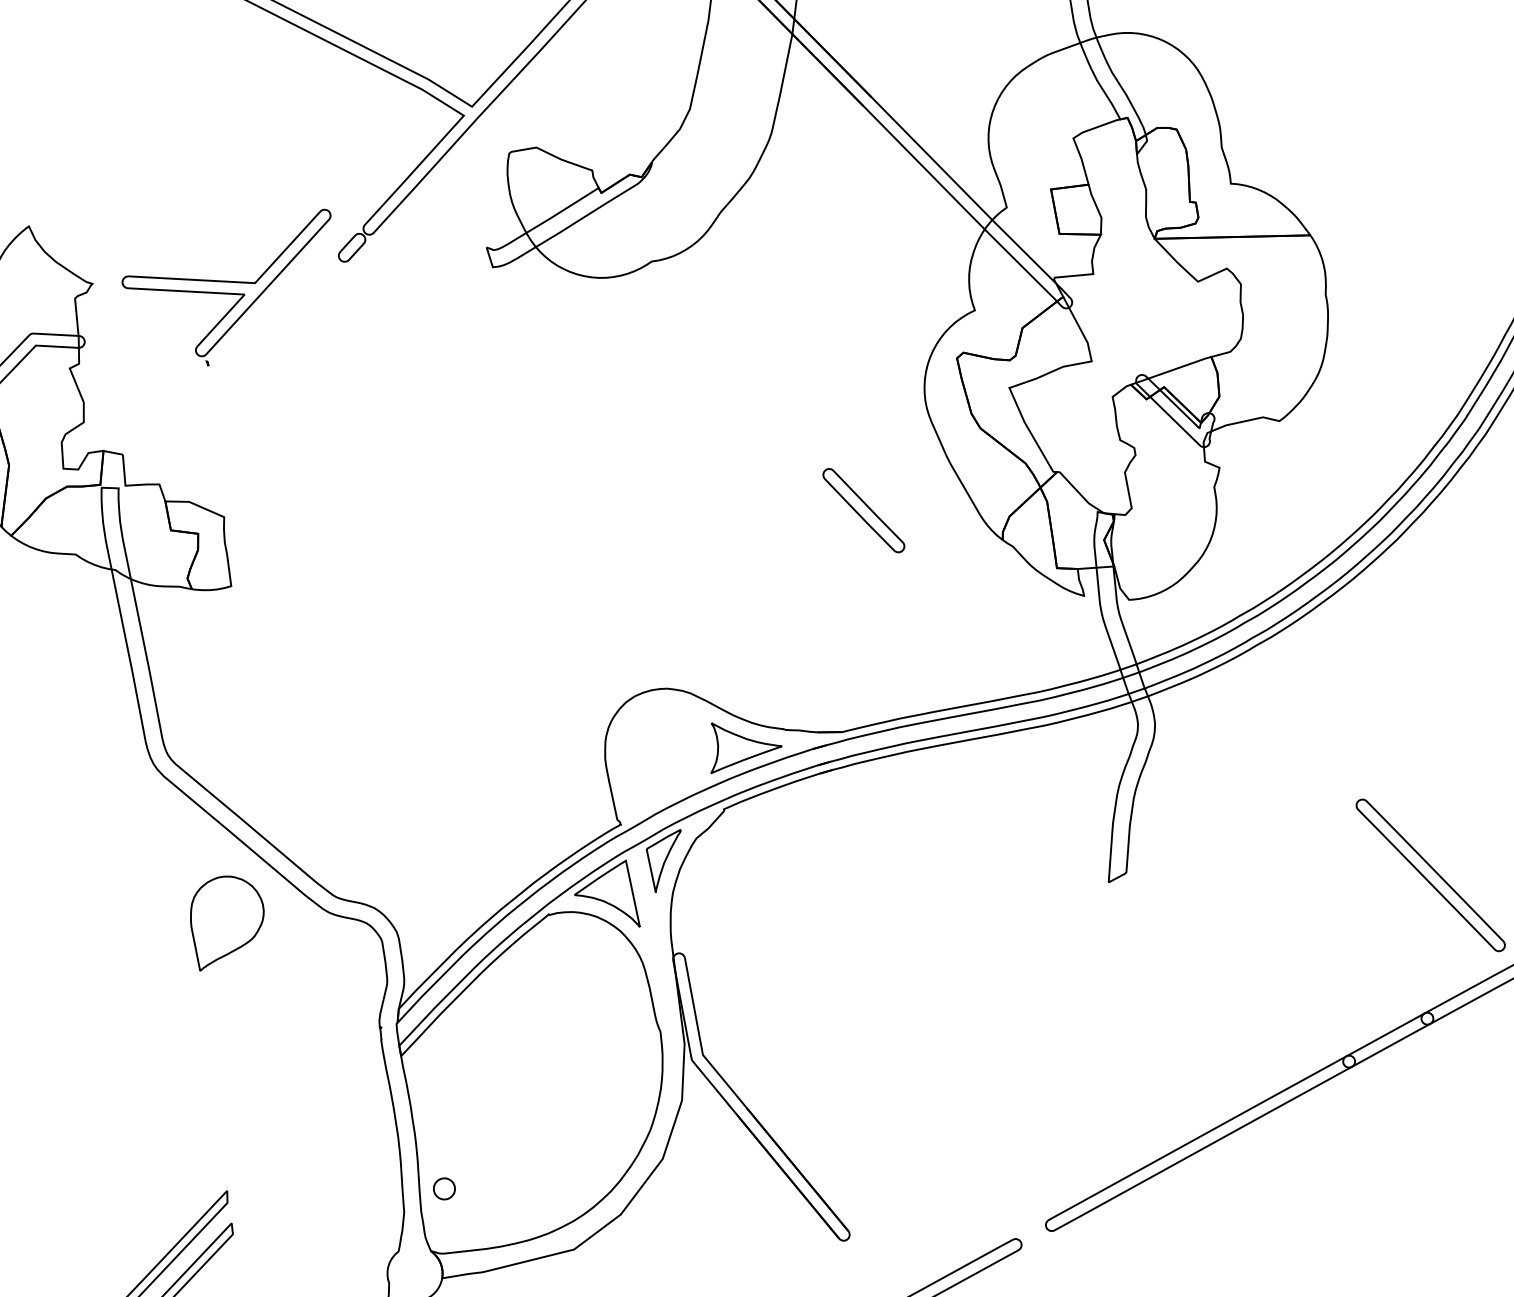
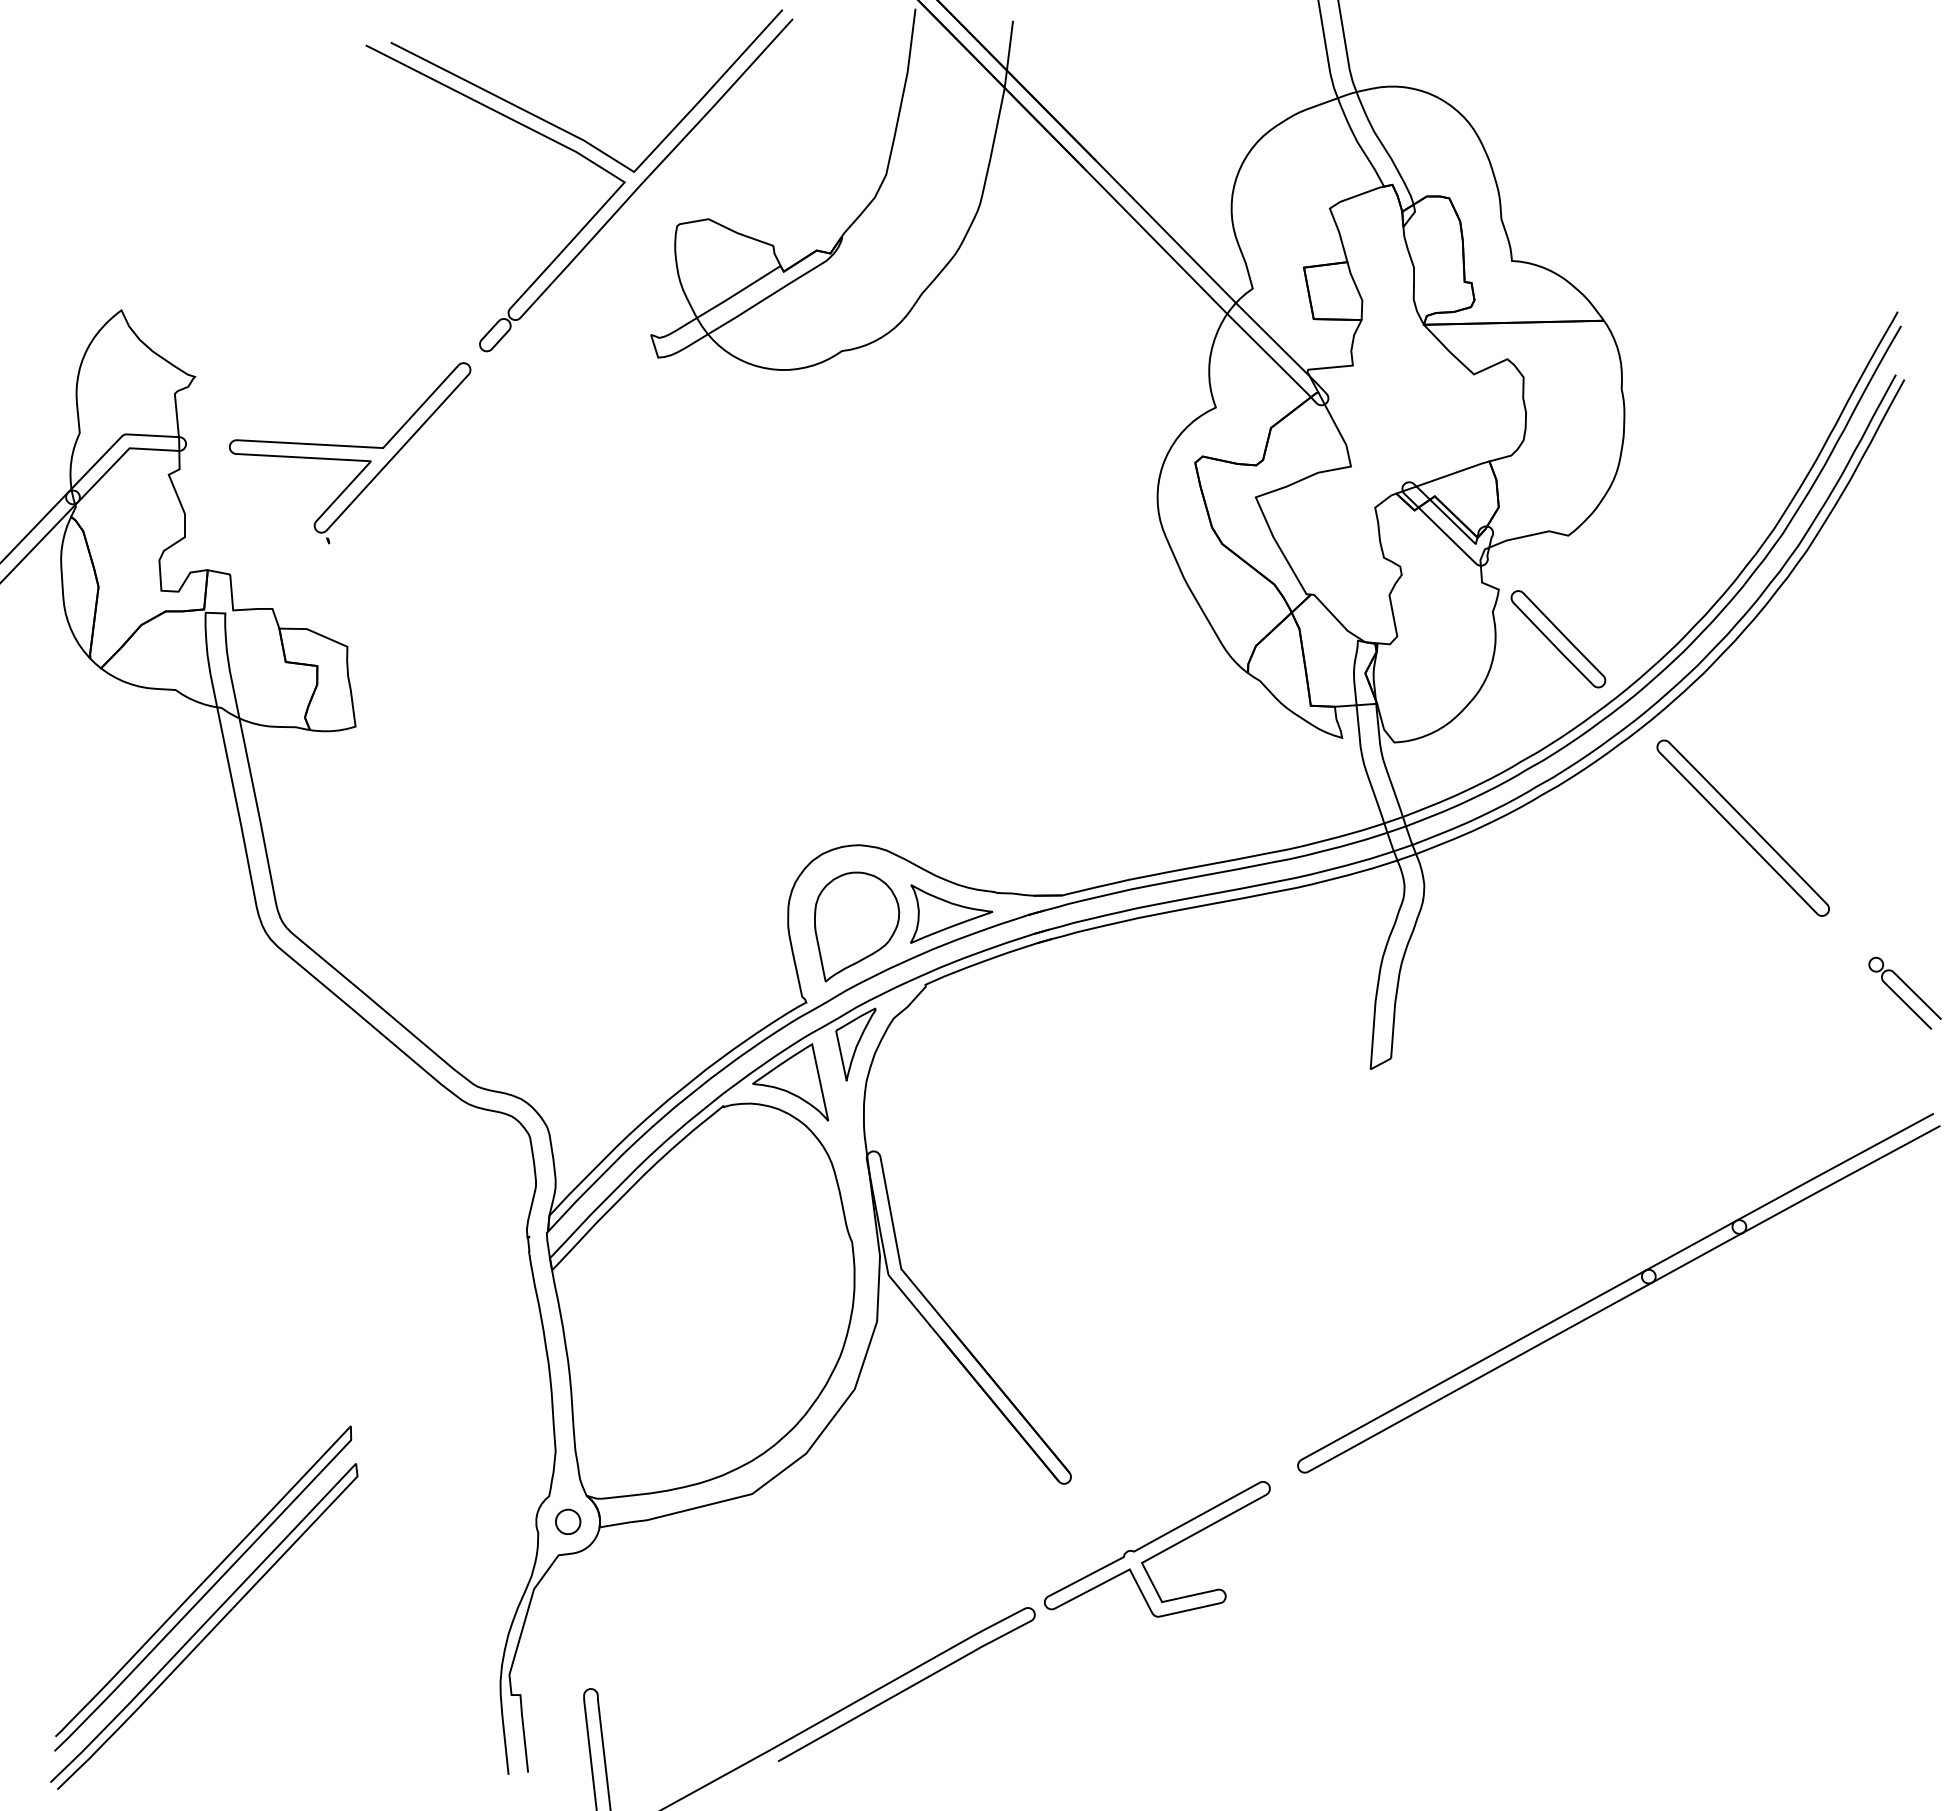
part: (226, 287) -> (350, 453), moved
part: (863, 510) -> (1558, 639), moved
part: (1430, 874) -> (1742, 827), moved
part: (227, 923) -> (857, 926), moved
part: (444, 1188) -> (568, 1521), moved

